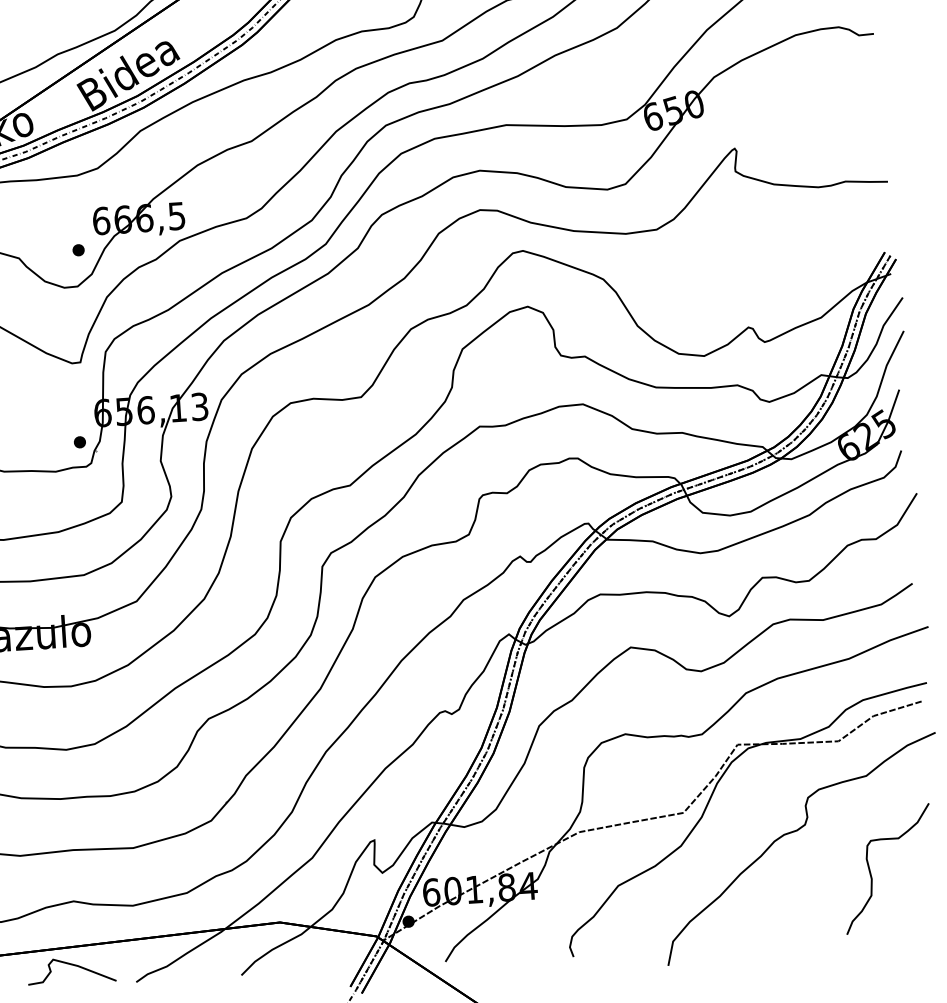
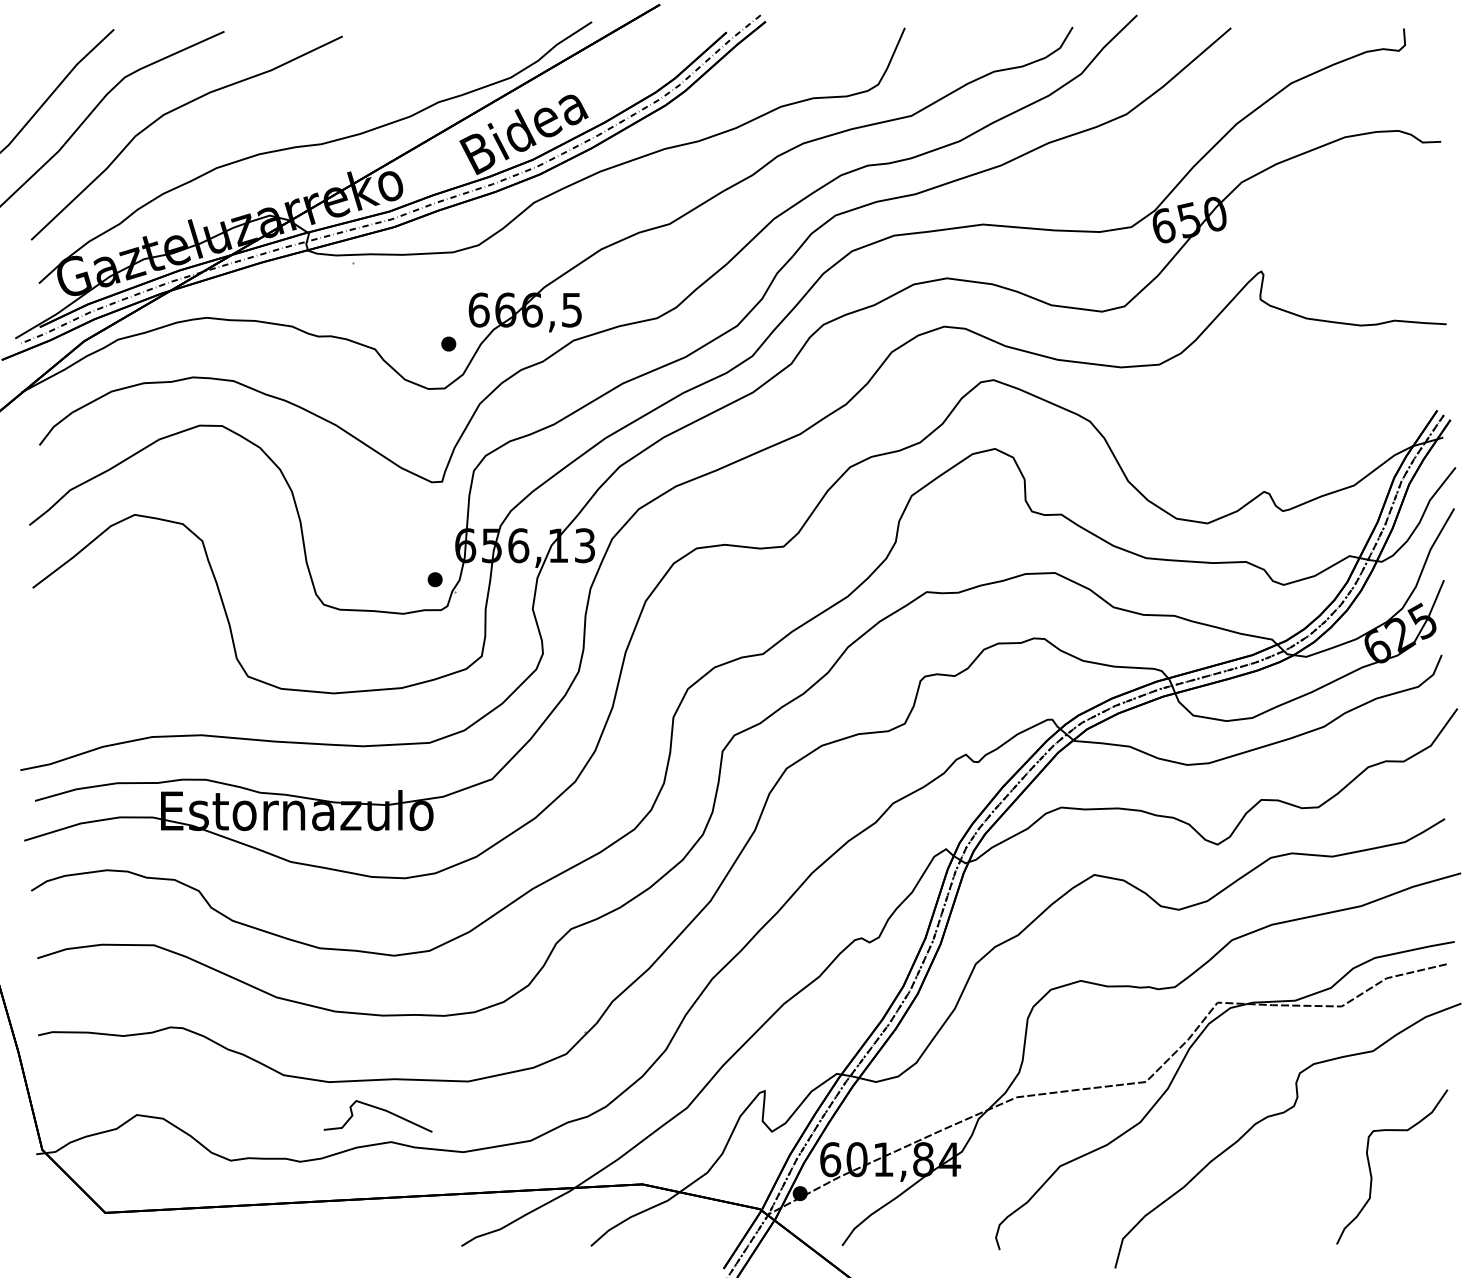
curve: (71, 965) -> (378, 1109), moved

